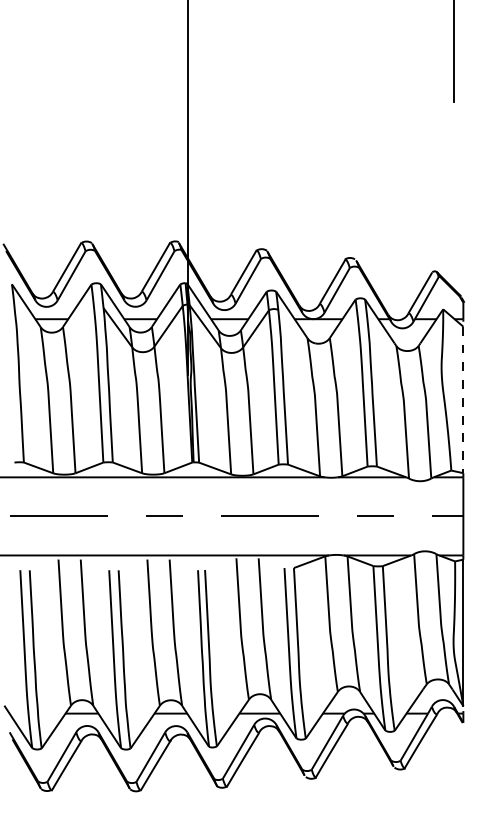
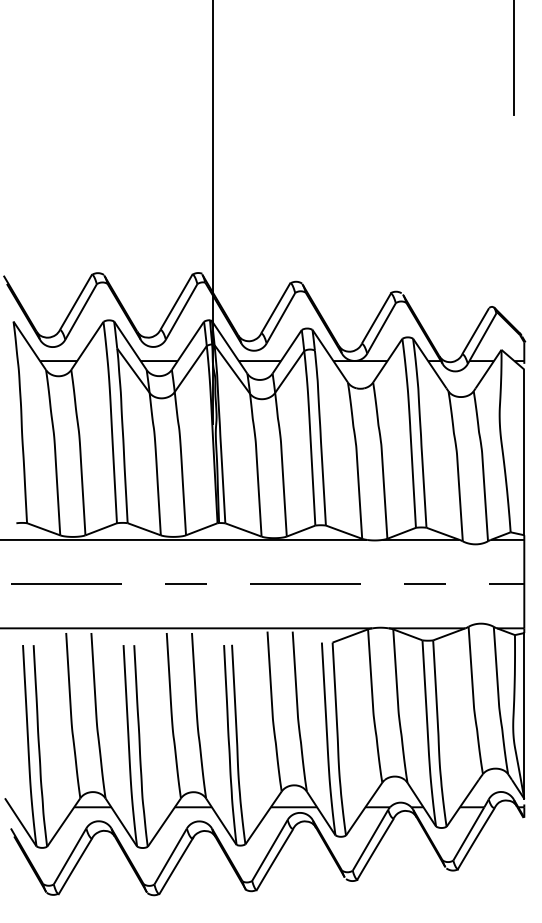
line: (463, 400) -> (524, 452), dashed -> solid

